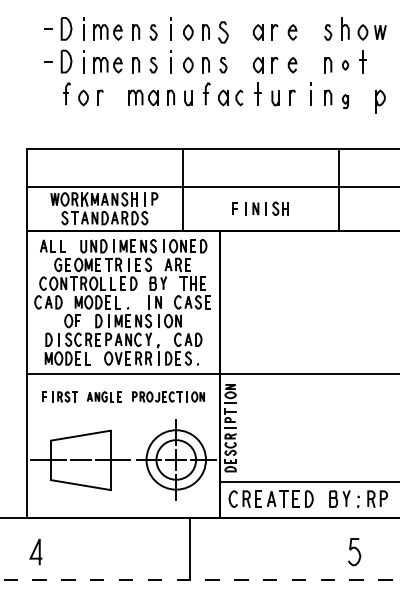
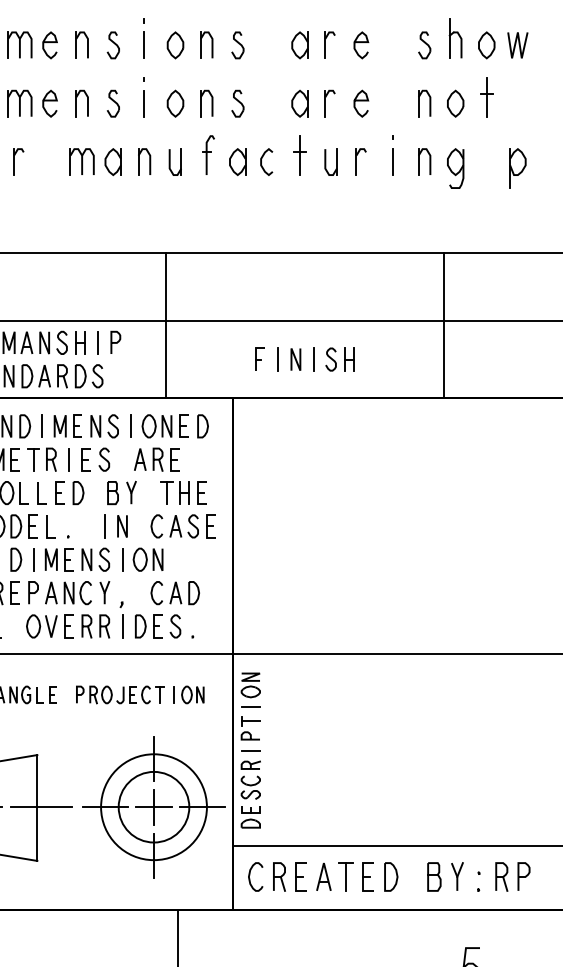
part: (223, 32) -> (238, 45), size x0.71
part: (345, 65) -> (455, 104), size x1.67
part: (345, 101) -> (455, 168), size x1.67

